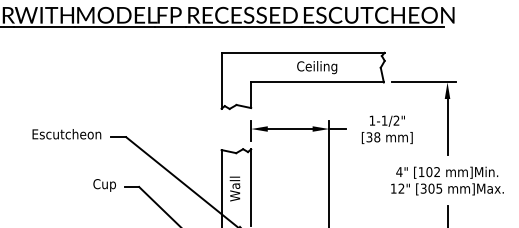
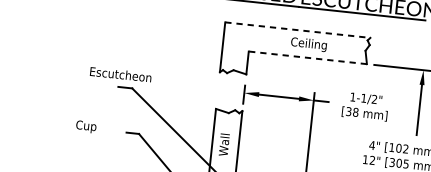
line: (303, 52) -> (298, 29), solid -> dashed
line: (317, 82) -> (307, 57), solid -> dashed
text: (66, 134) -> (120, 74), moved
text: (104, 185) -> (86, 126), moved

